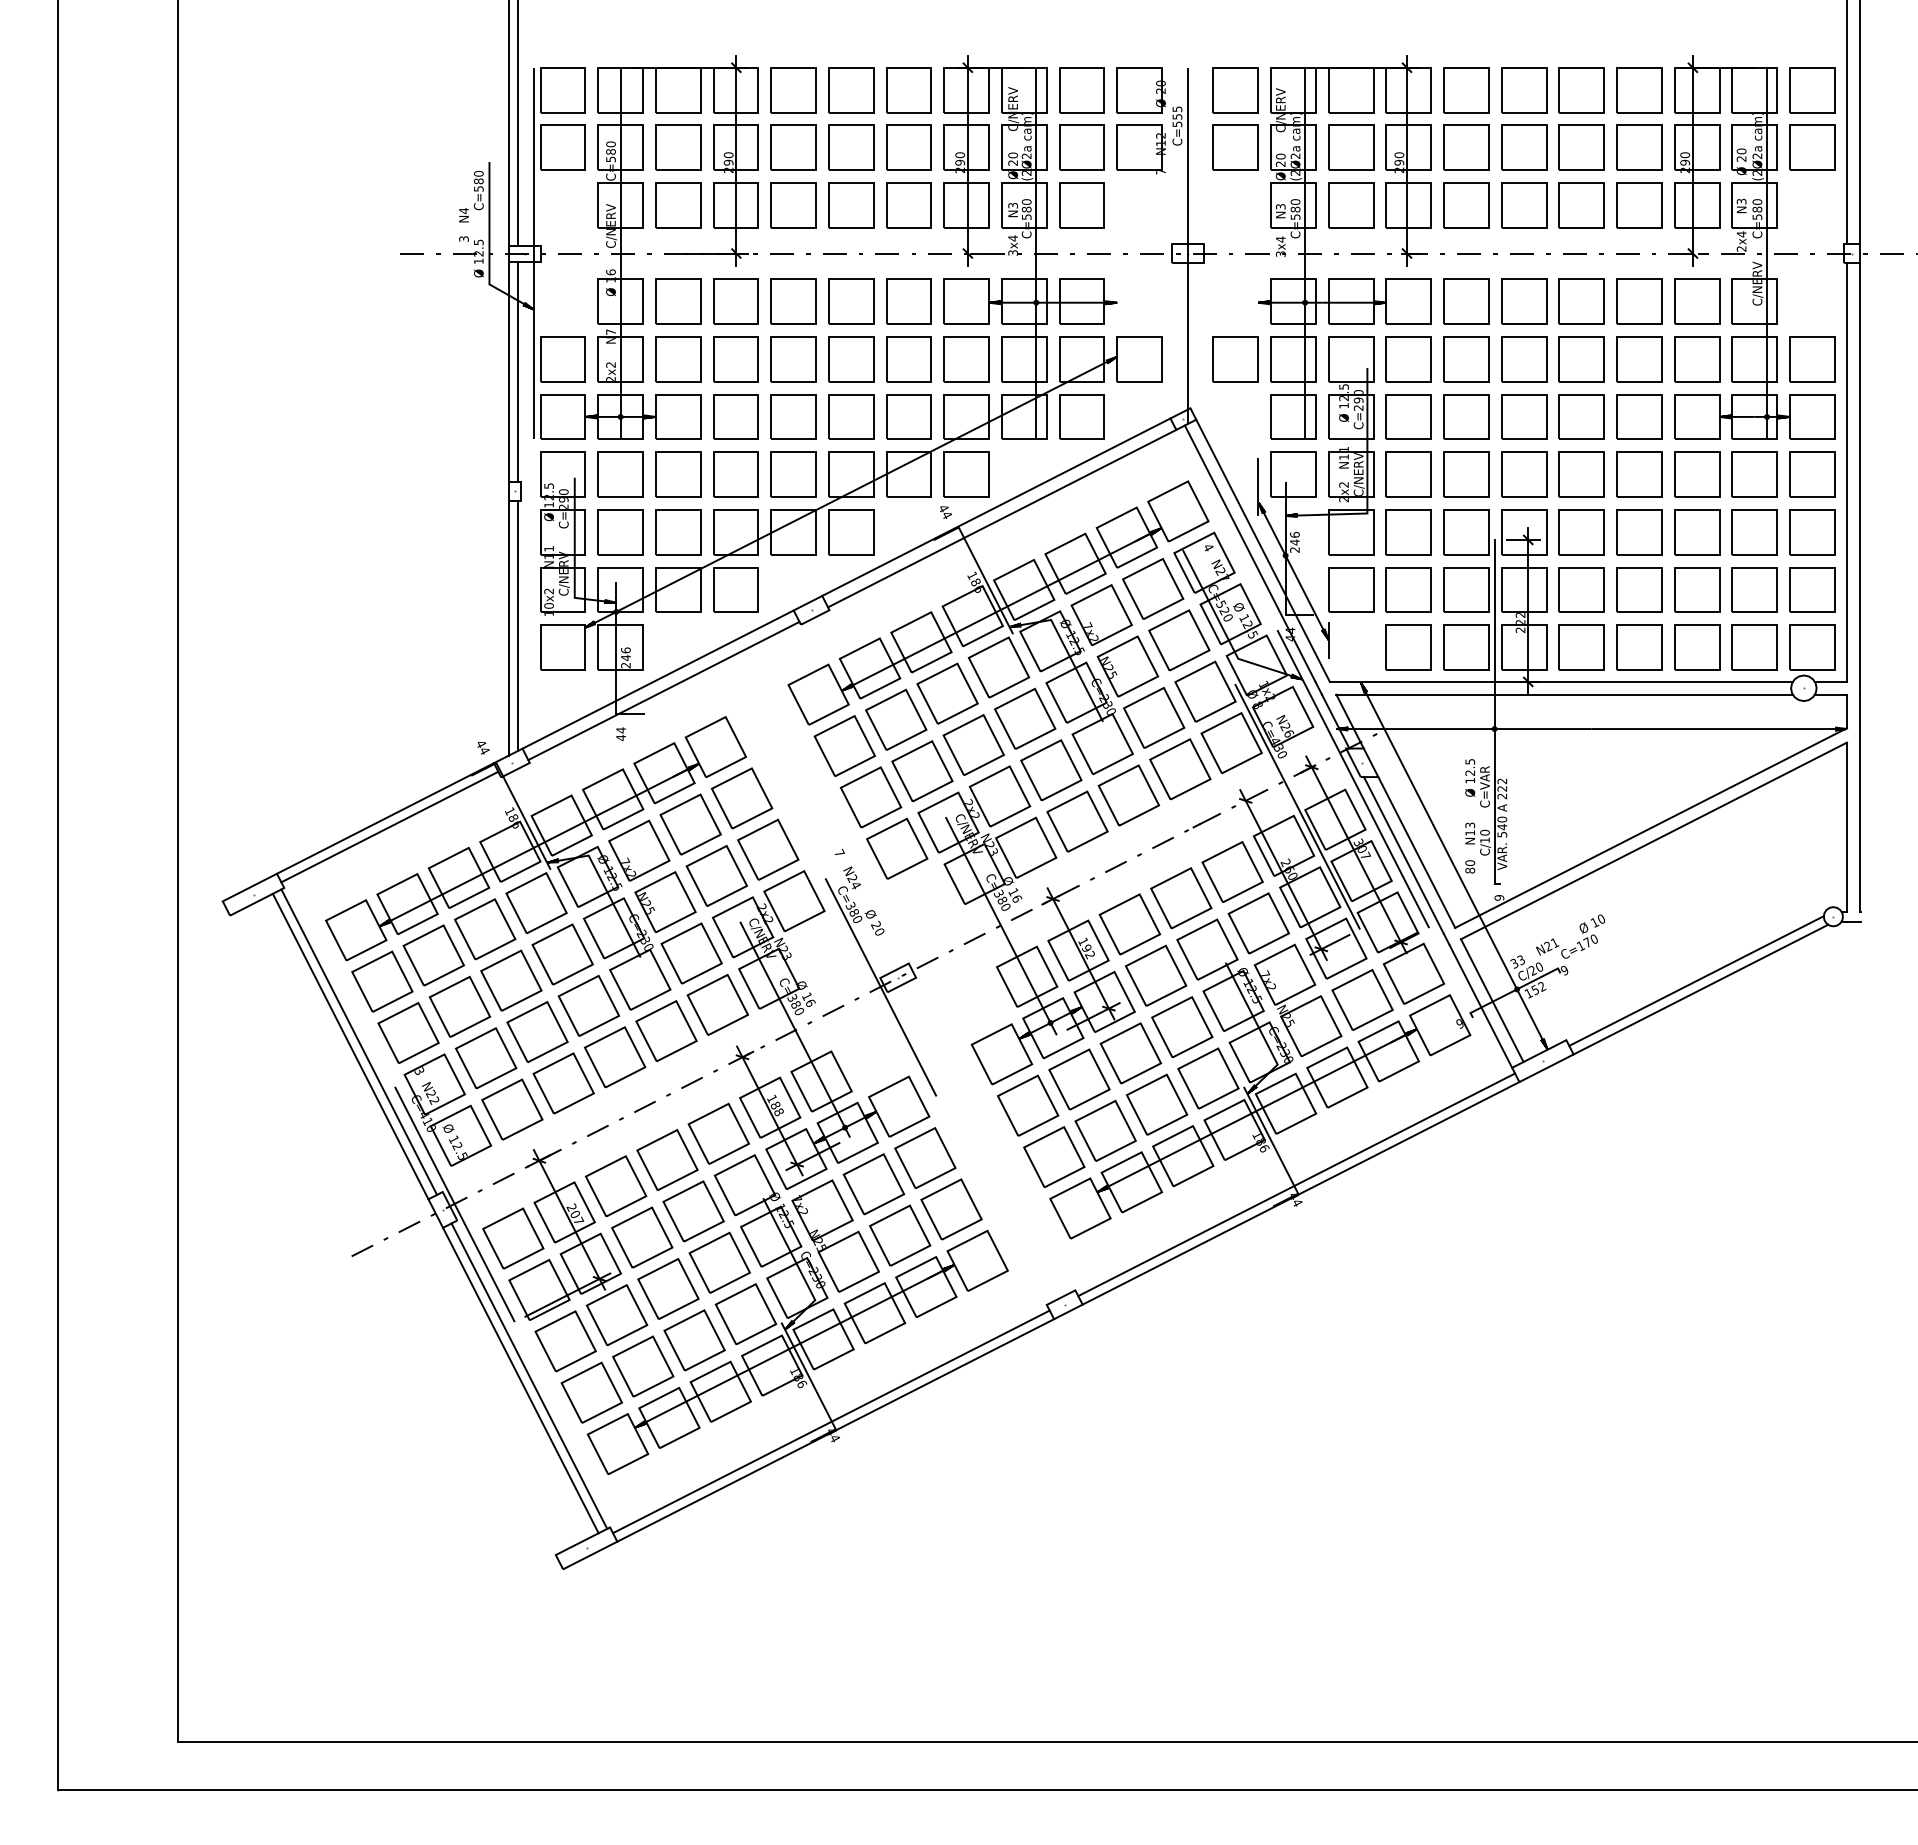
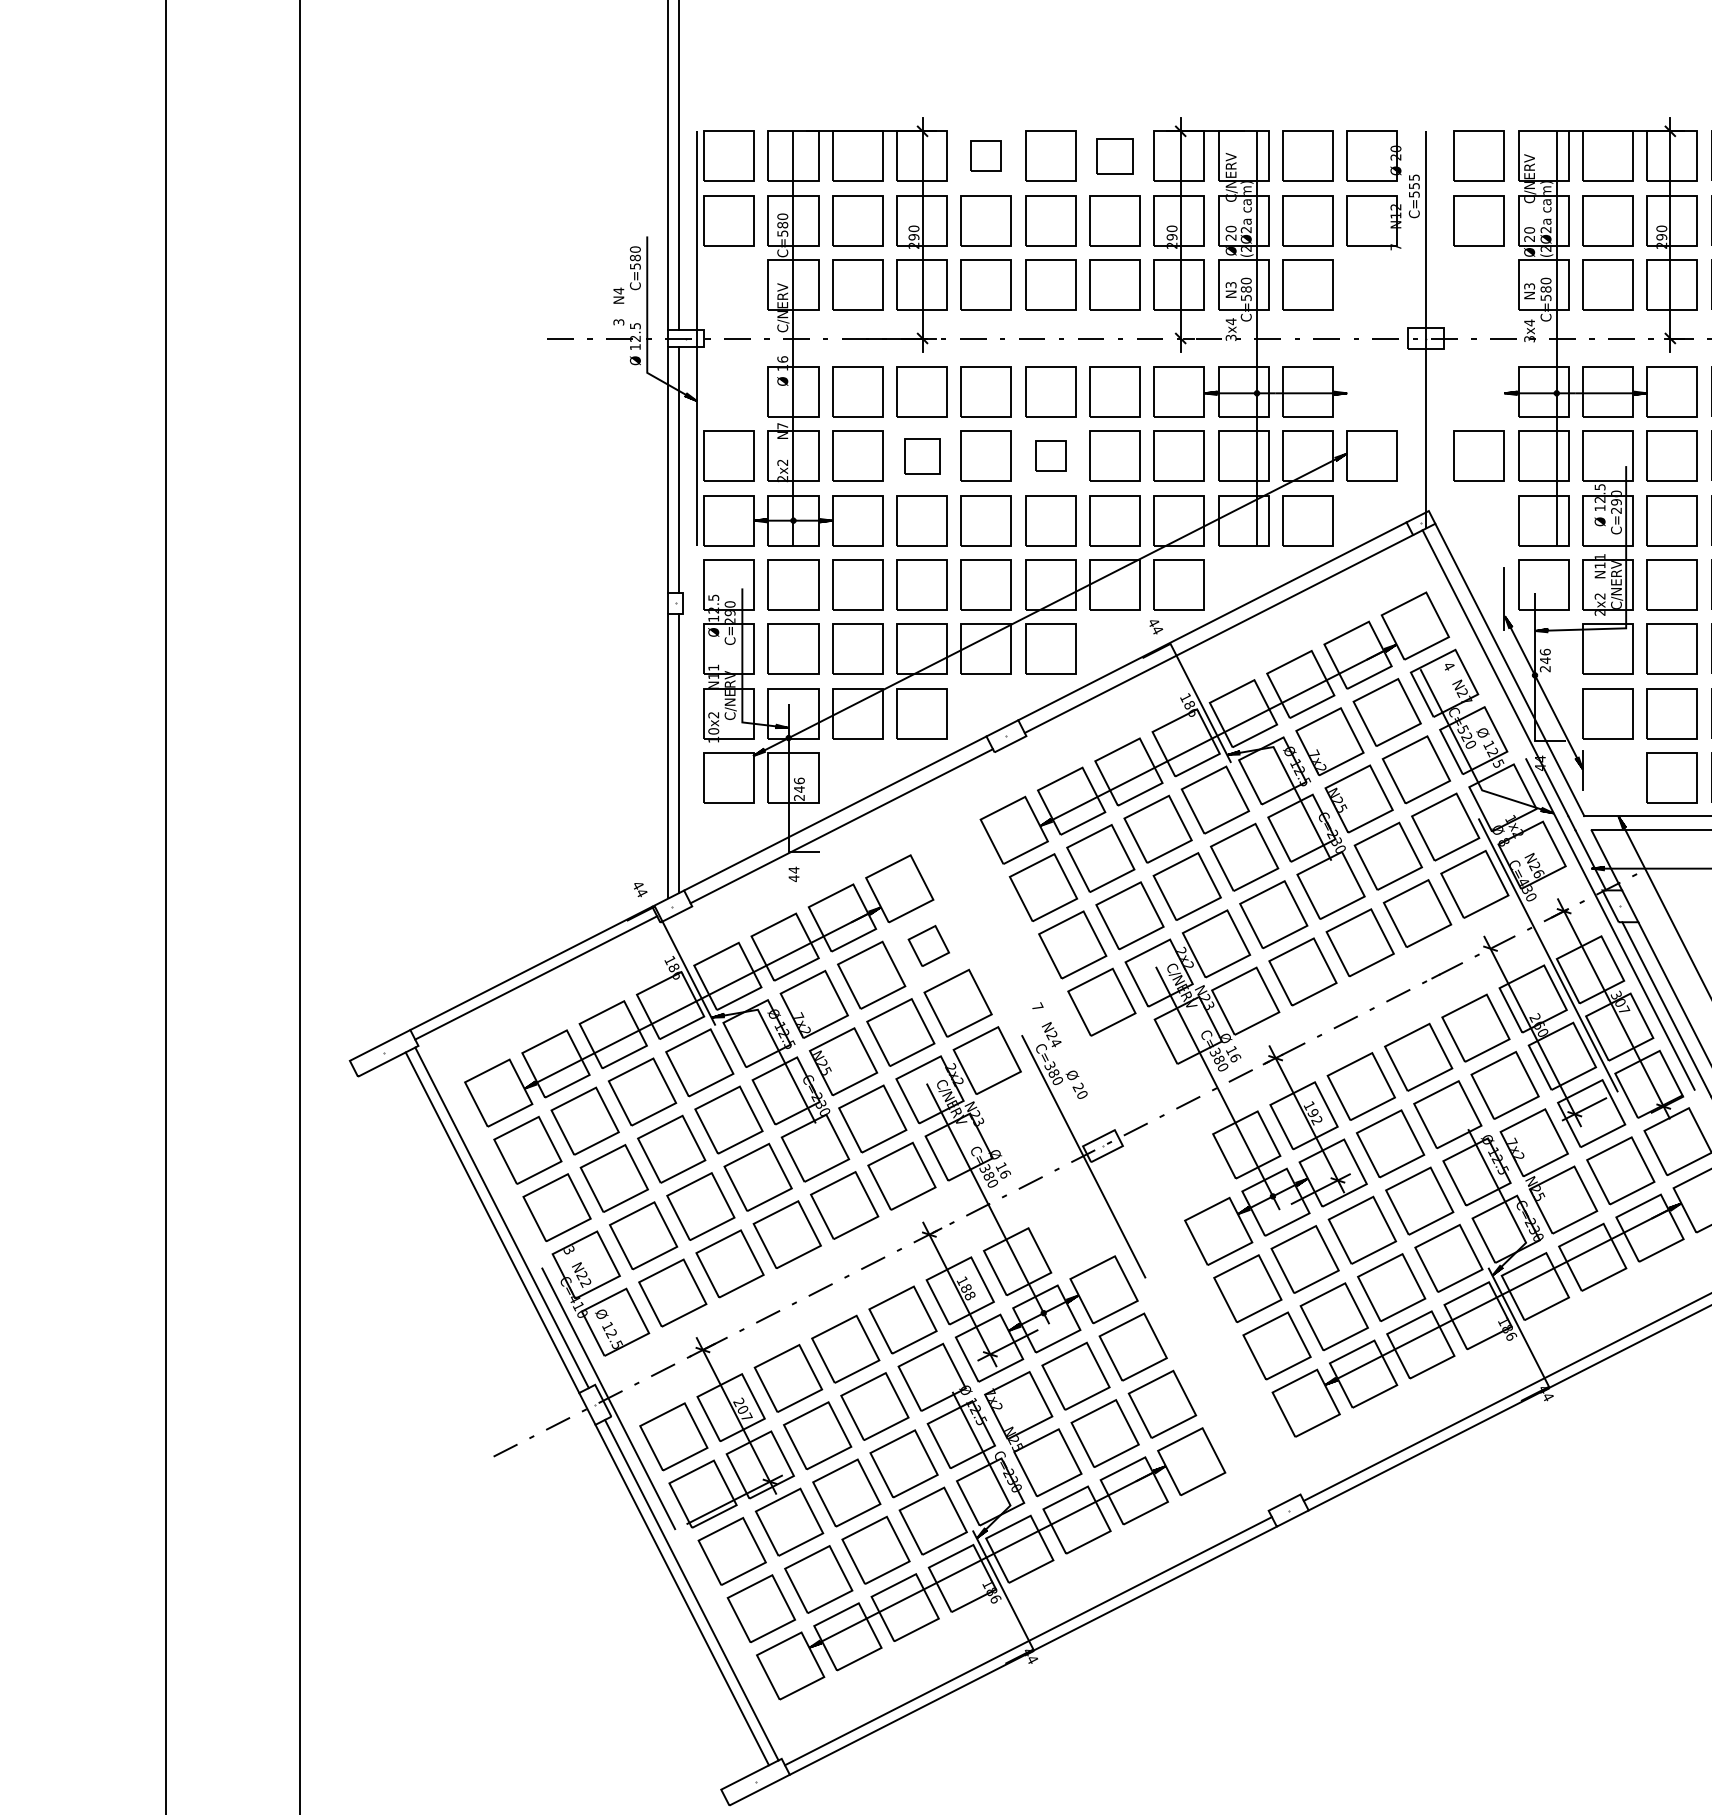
part: (793, 90) -> (986, 156), size x0.6
part: (908, 90) -> (1114, 156), size x0.7
part: (735, 359) -> (921, 456), size x0.7
part: (851, 359) -> (1050, 456), size x0.6
part: (741, 798) -> (928, 946), size x0.6

